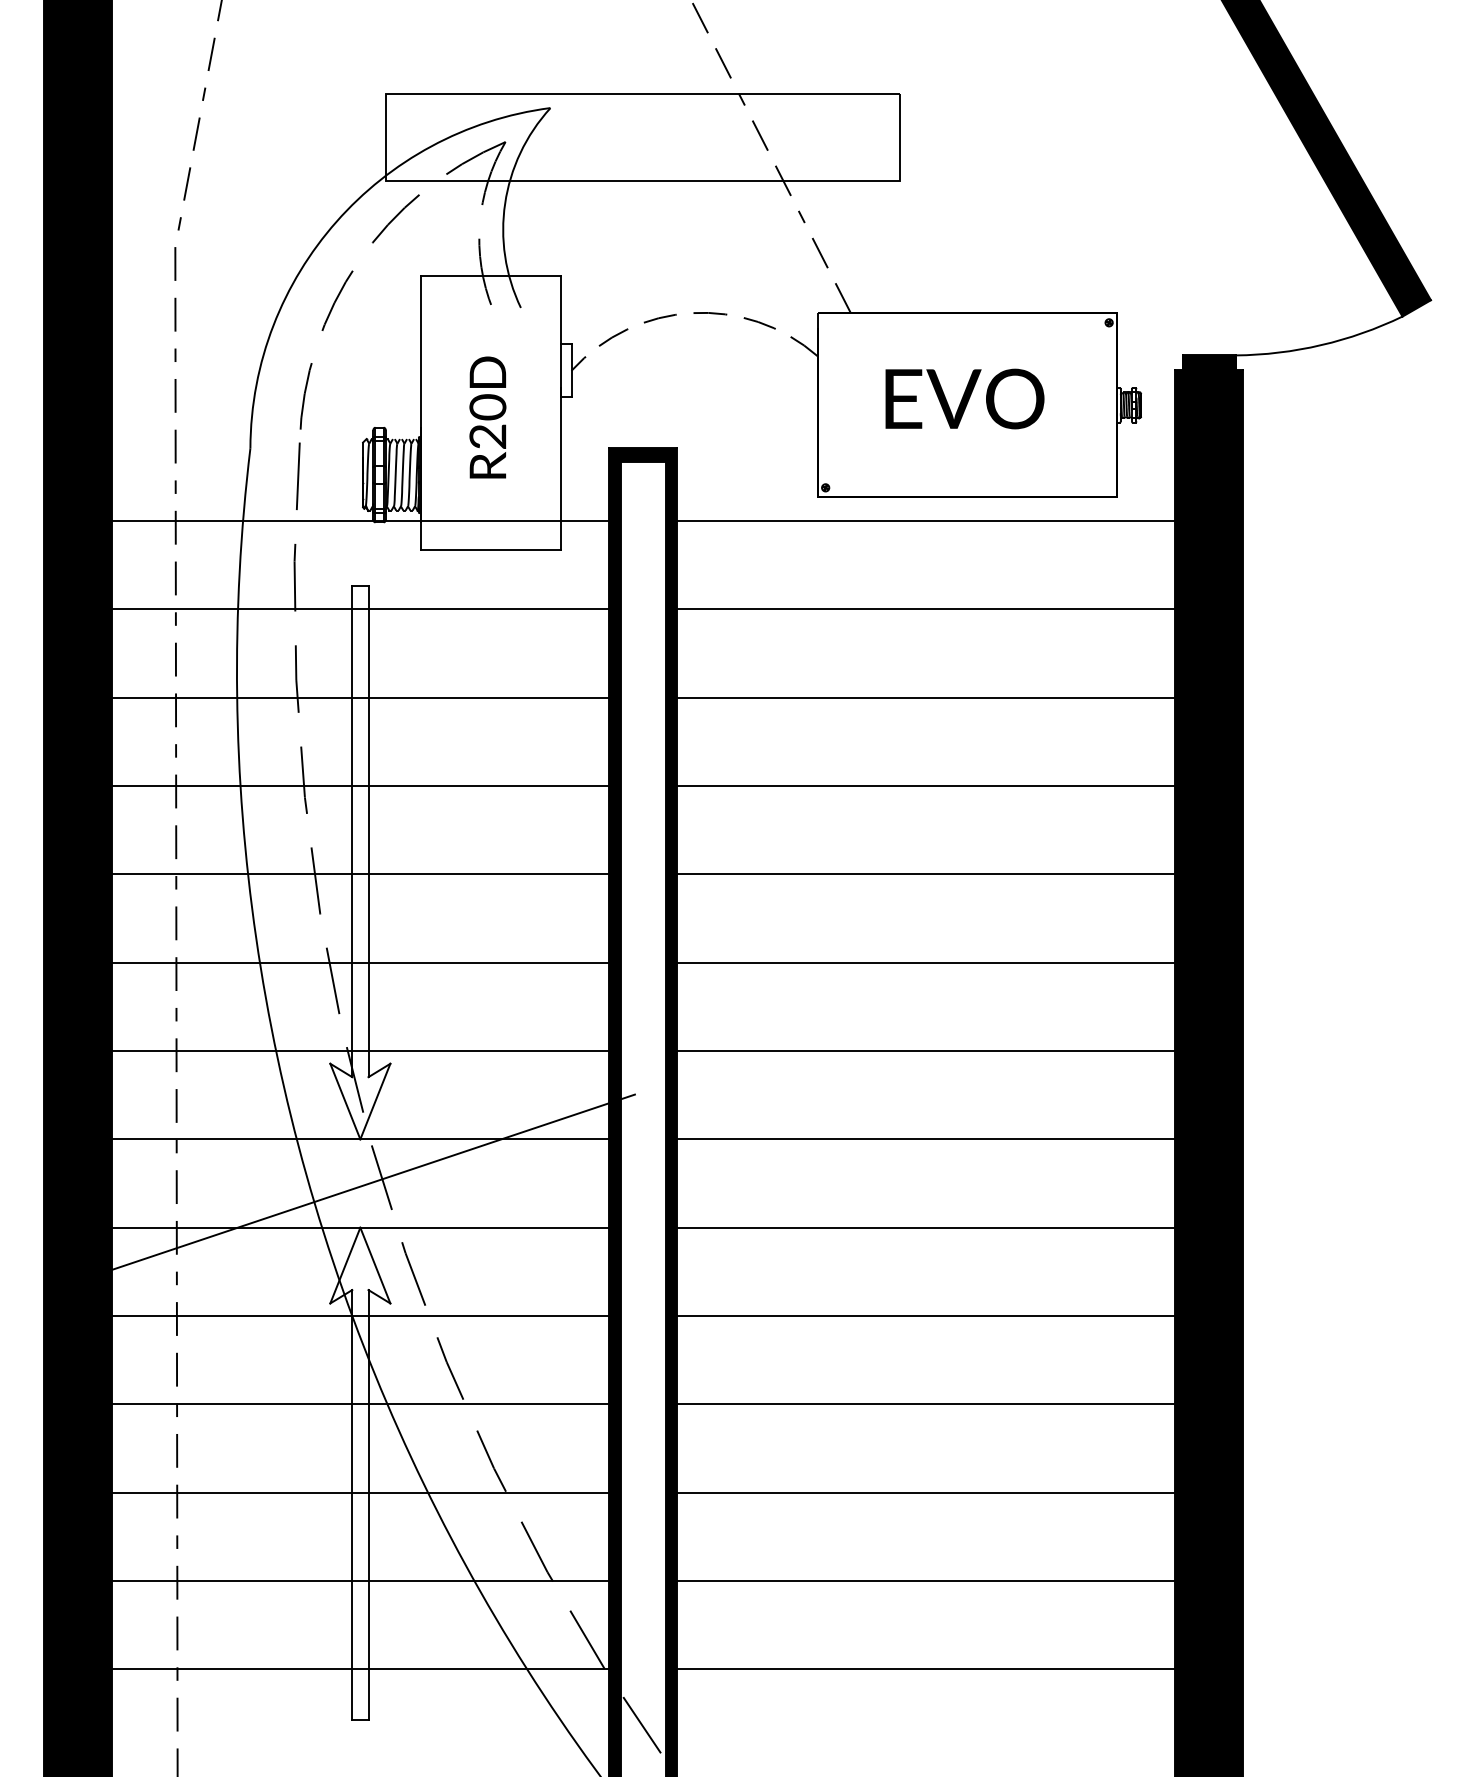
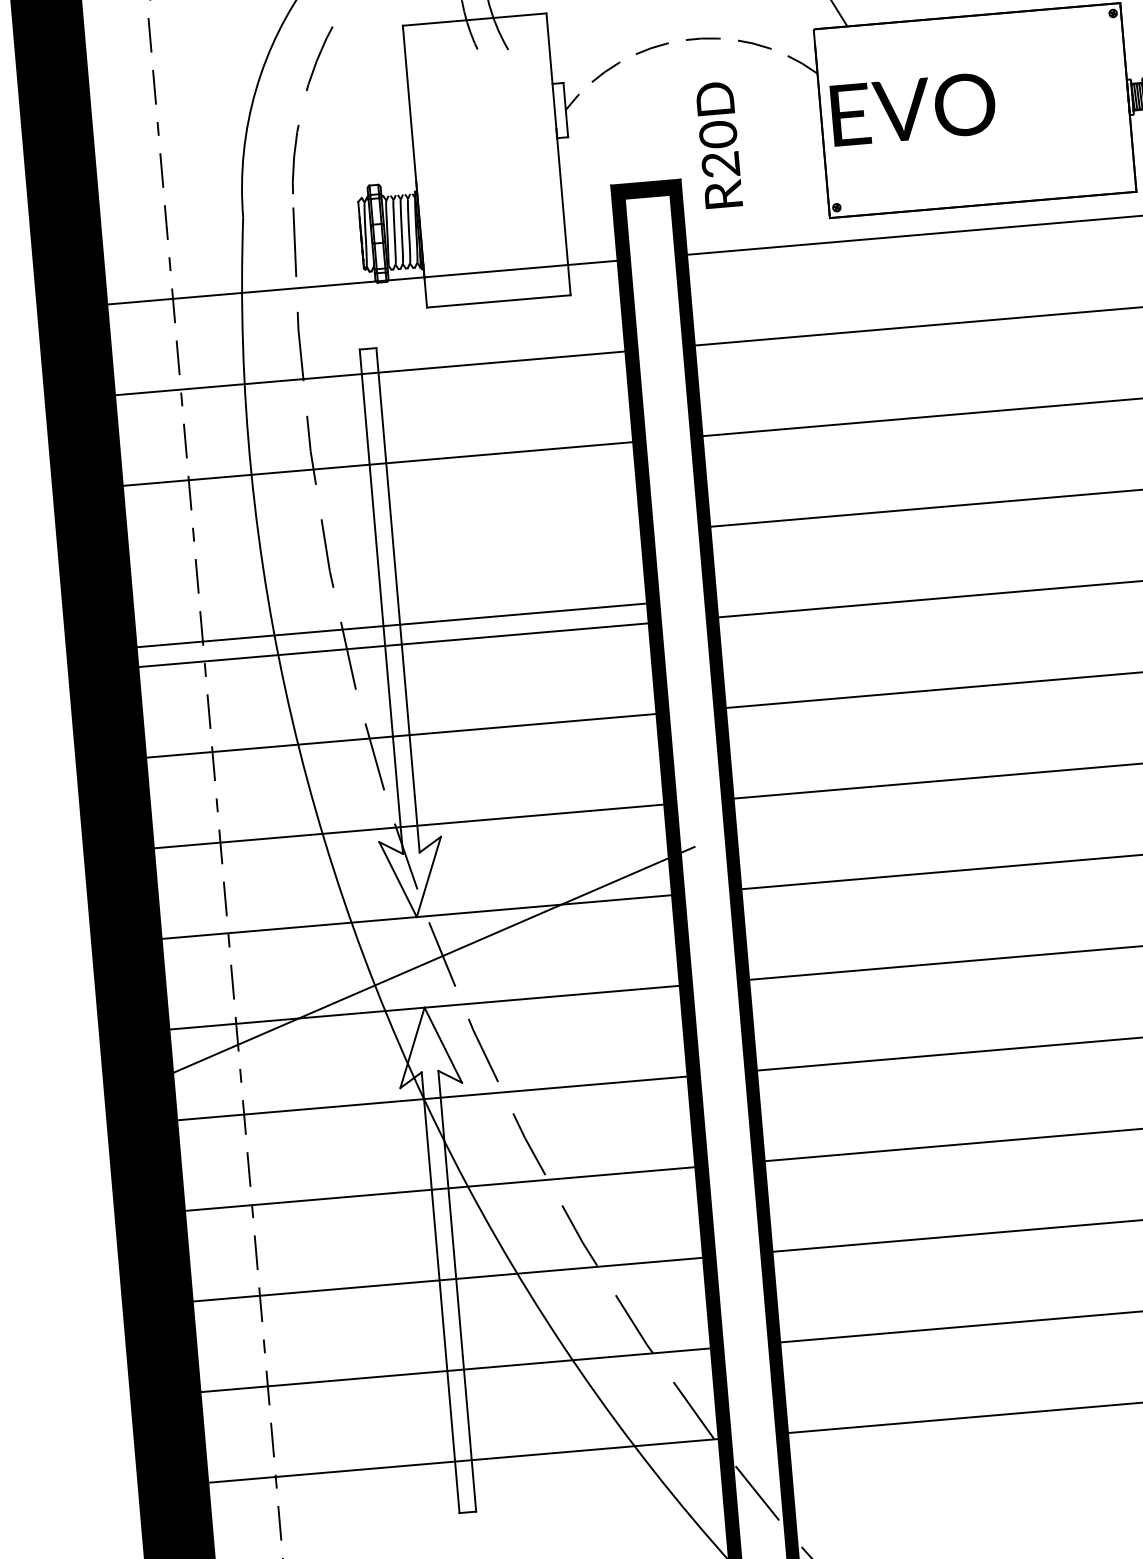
text: (964, 398) -> (912, 108), moved
text: (487, 417) -> (718, 145), moved
line: (360, 786) -> (391, 625), moved

